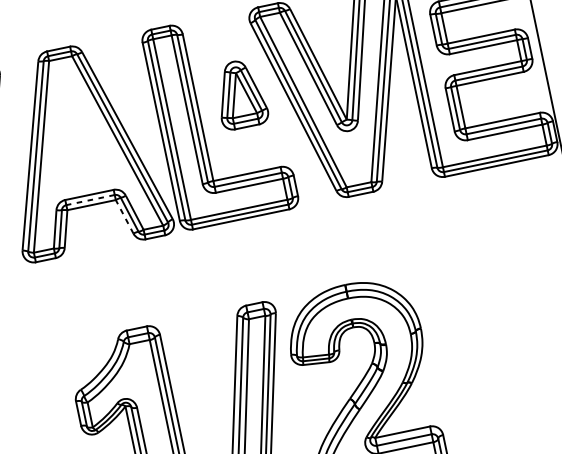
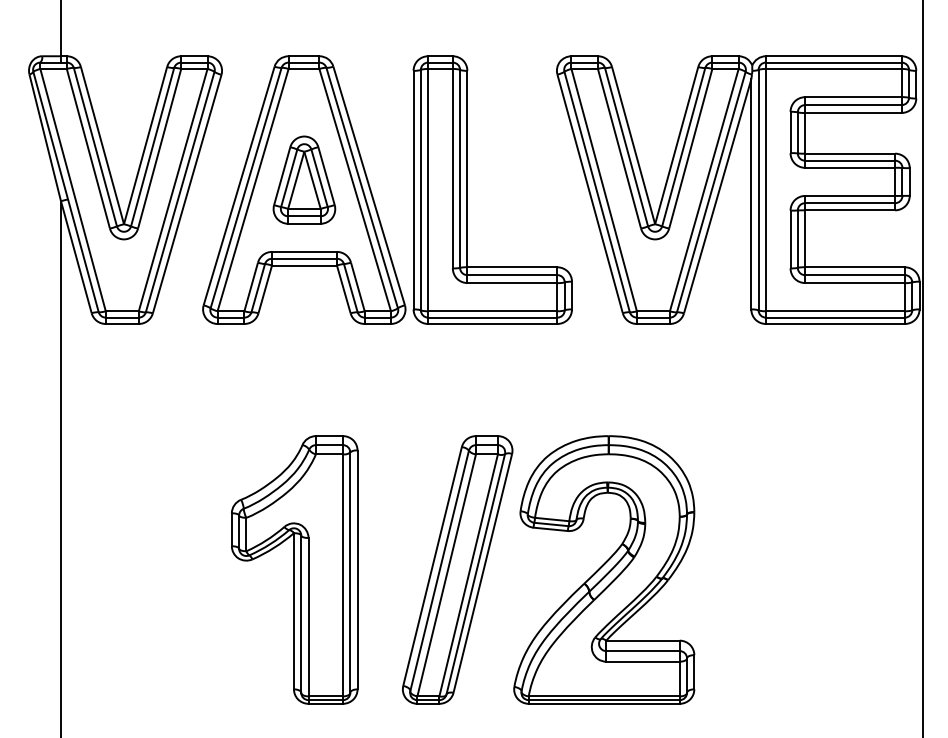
part: (240, 93) -> (304, 179), moved
line: (90, 199) -> (304, 258), dashed -> solid
line: (124, 216) -> (343, 289), dashed -> solid

